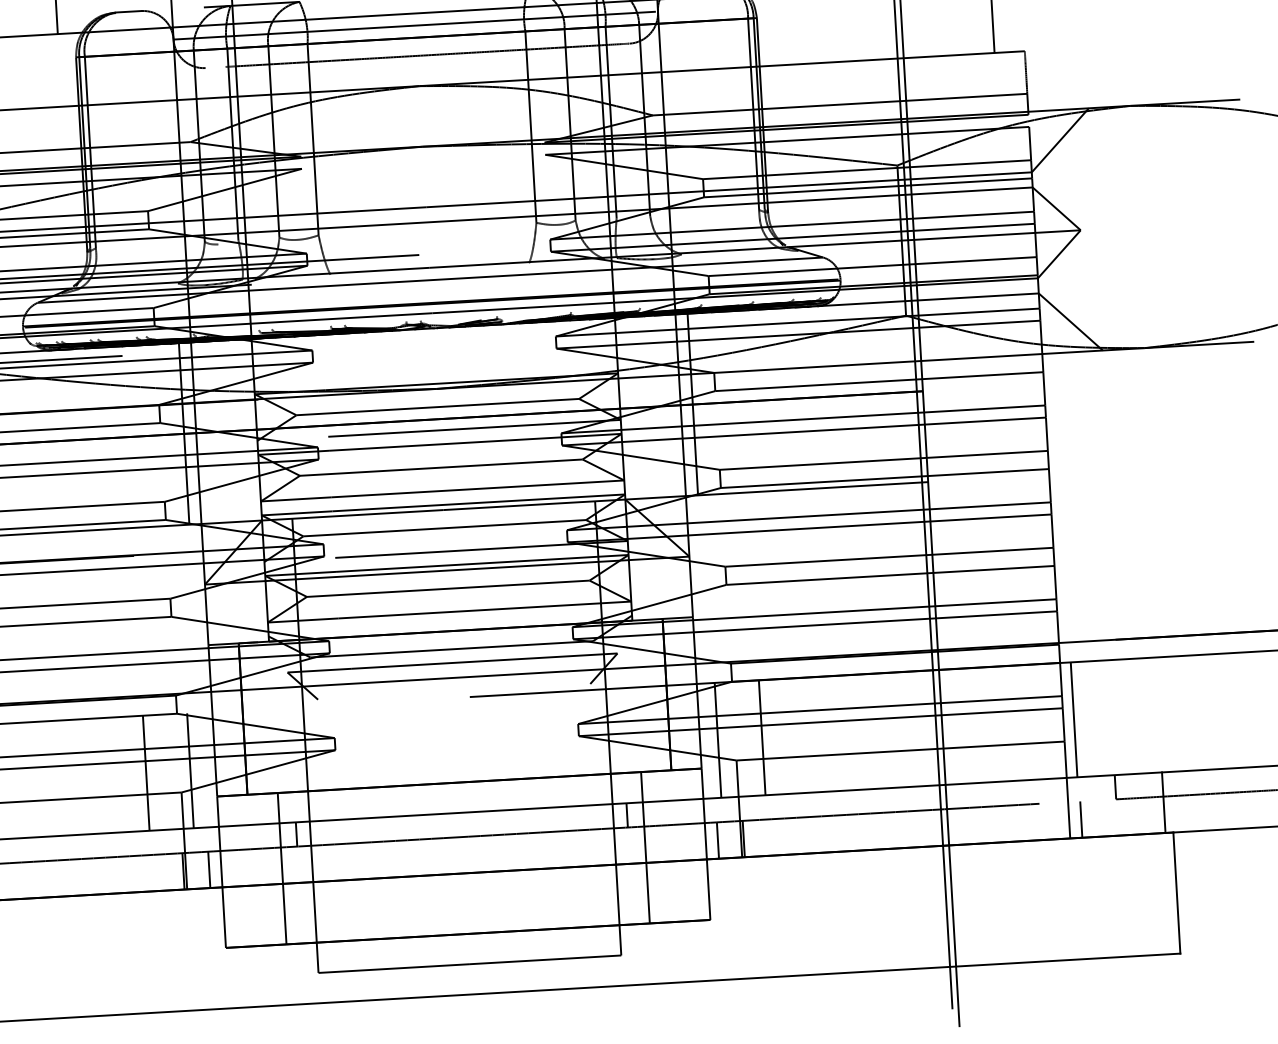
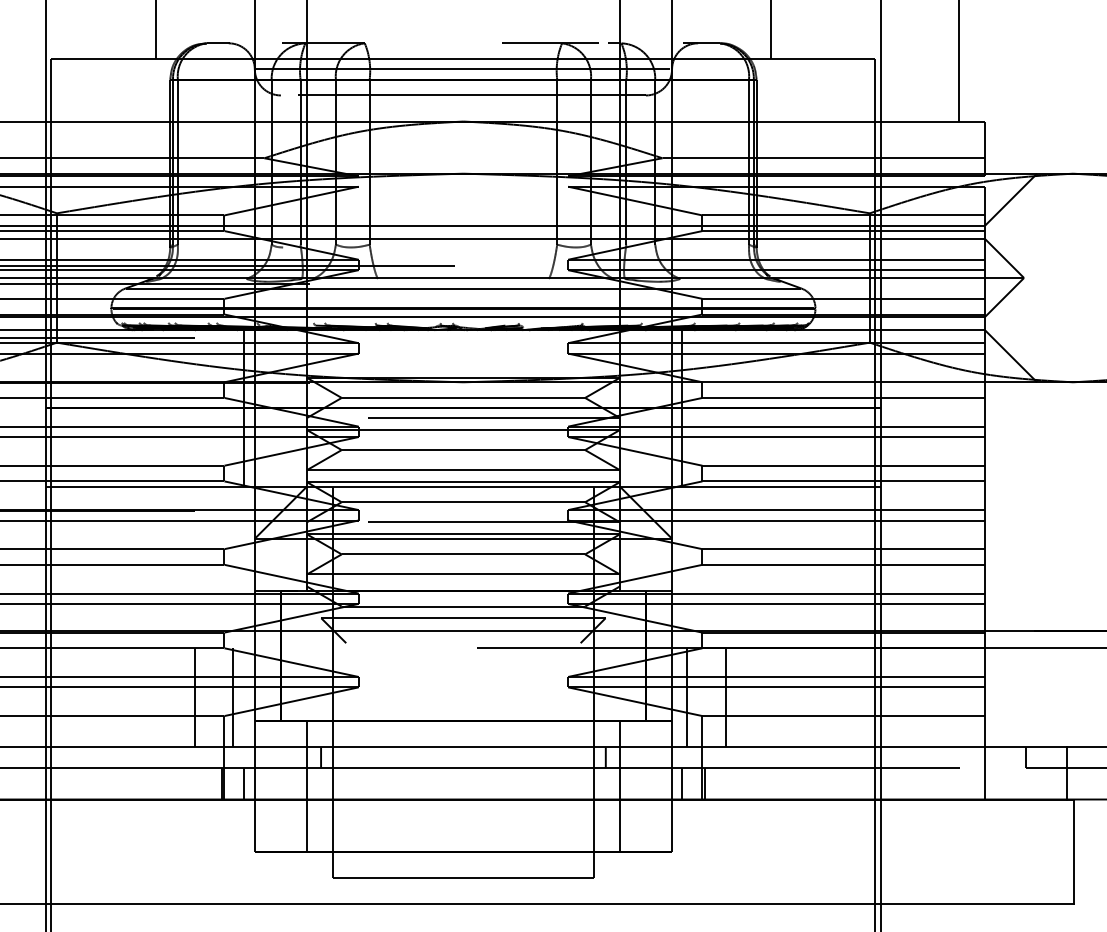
line: (1074, 719) -> (994, 697), removed
line: (1081, 819) -> (995, 783), removed

